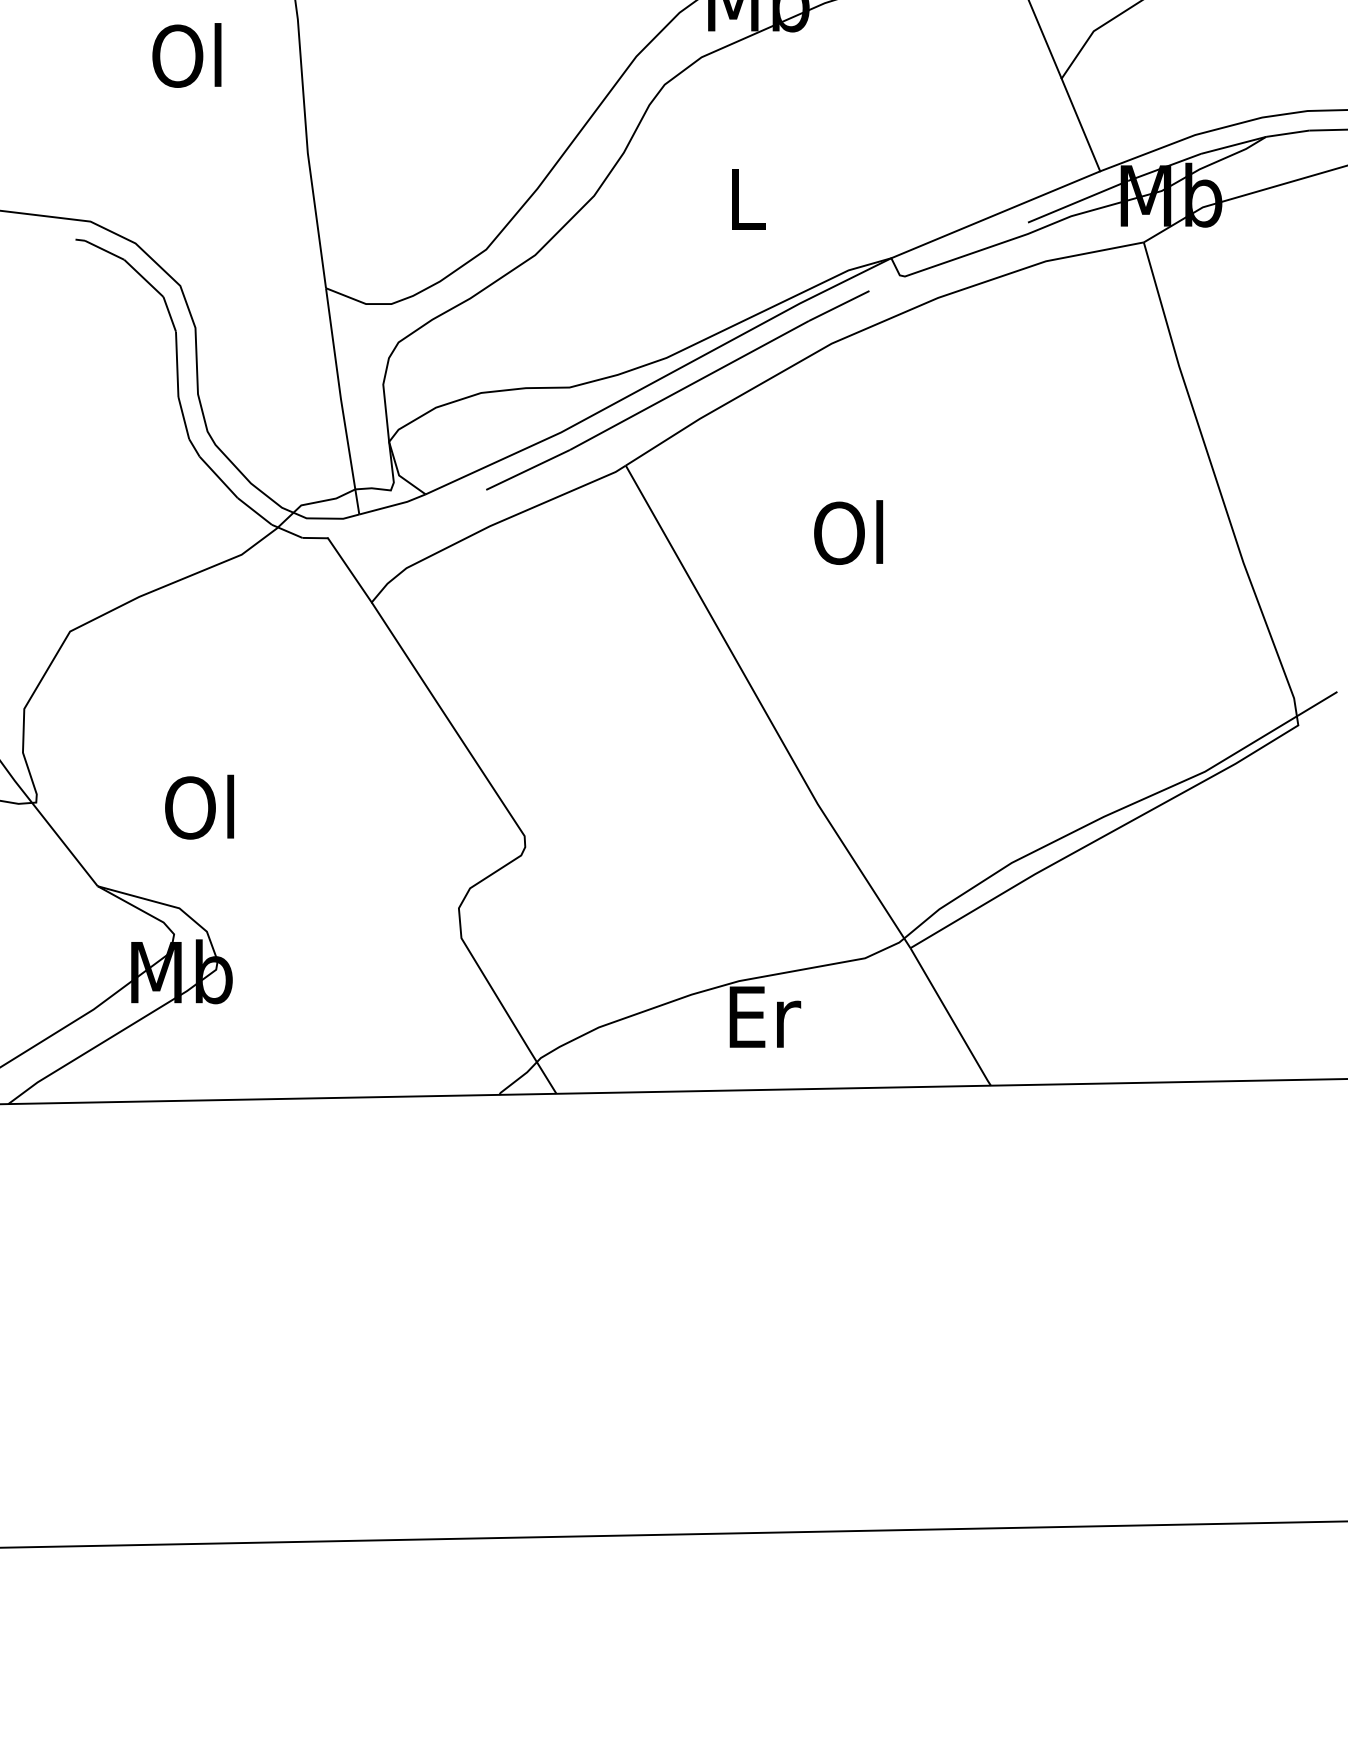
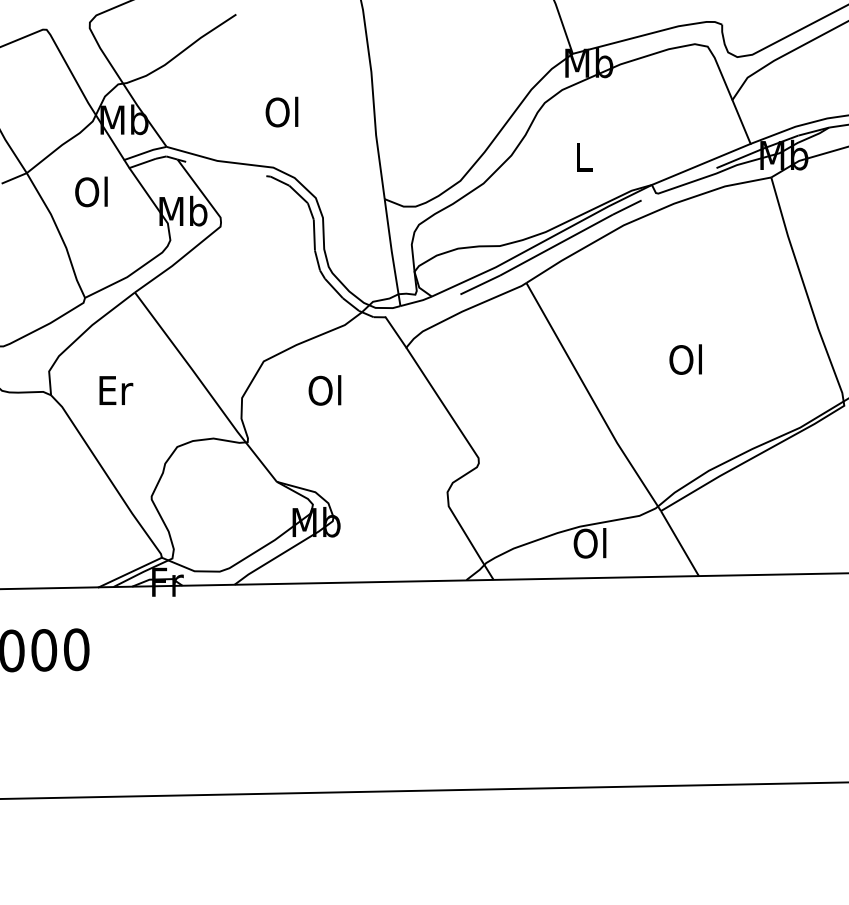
text: (185, 54) -> (281, 111), moved
text: (848, 532) -> (685, 359), moved
text: (198, 807) -> (324, 390), moved
text: (763, 1016) -> (591, 543), Er -> Ol

